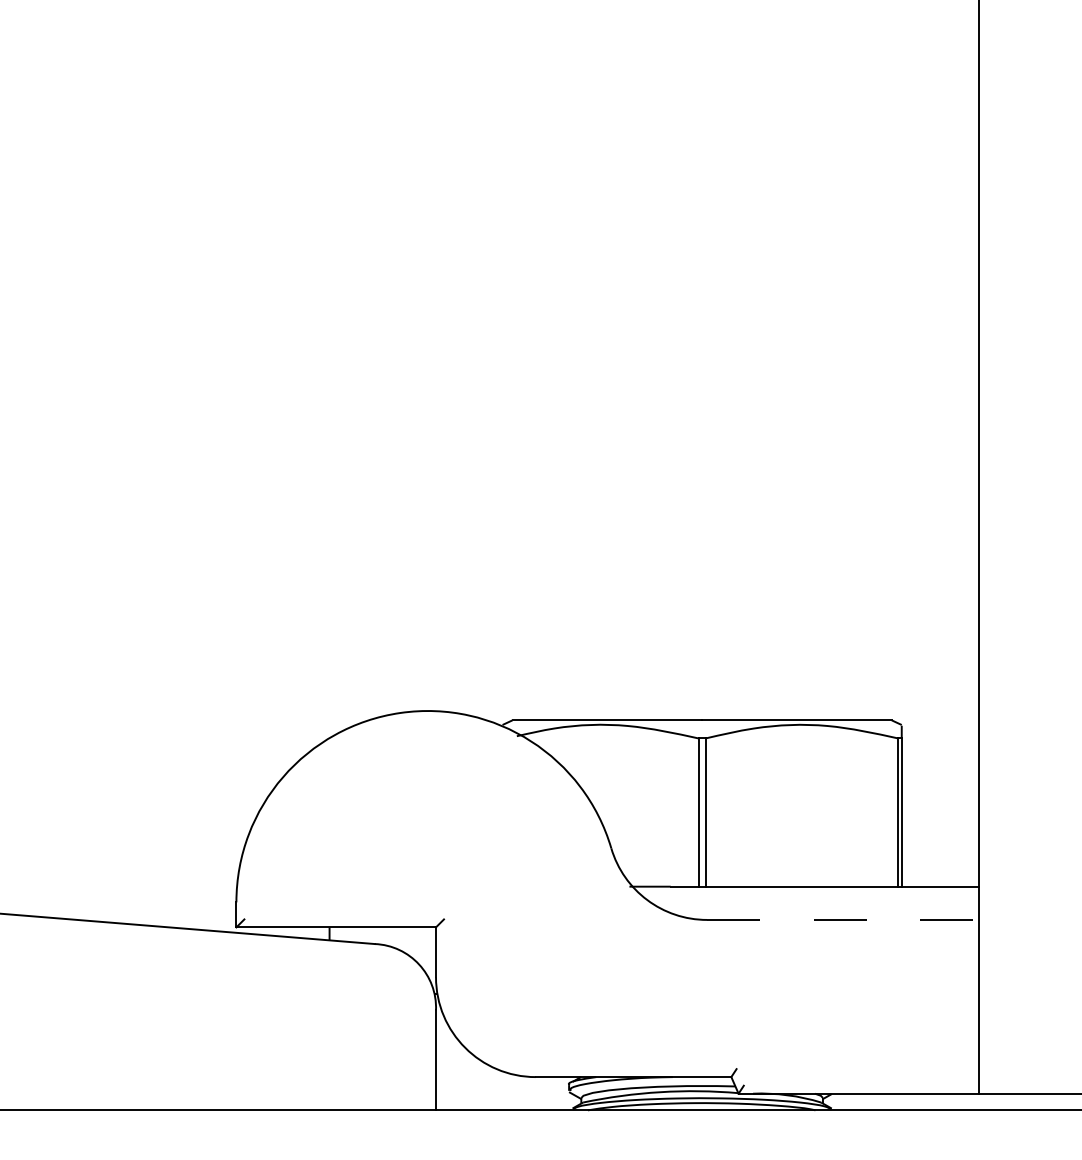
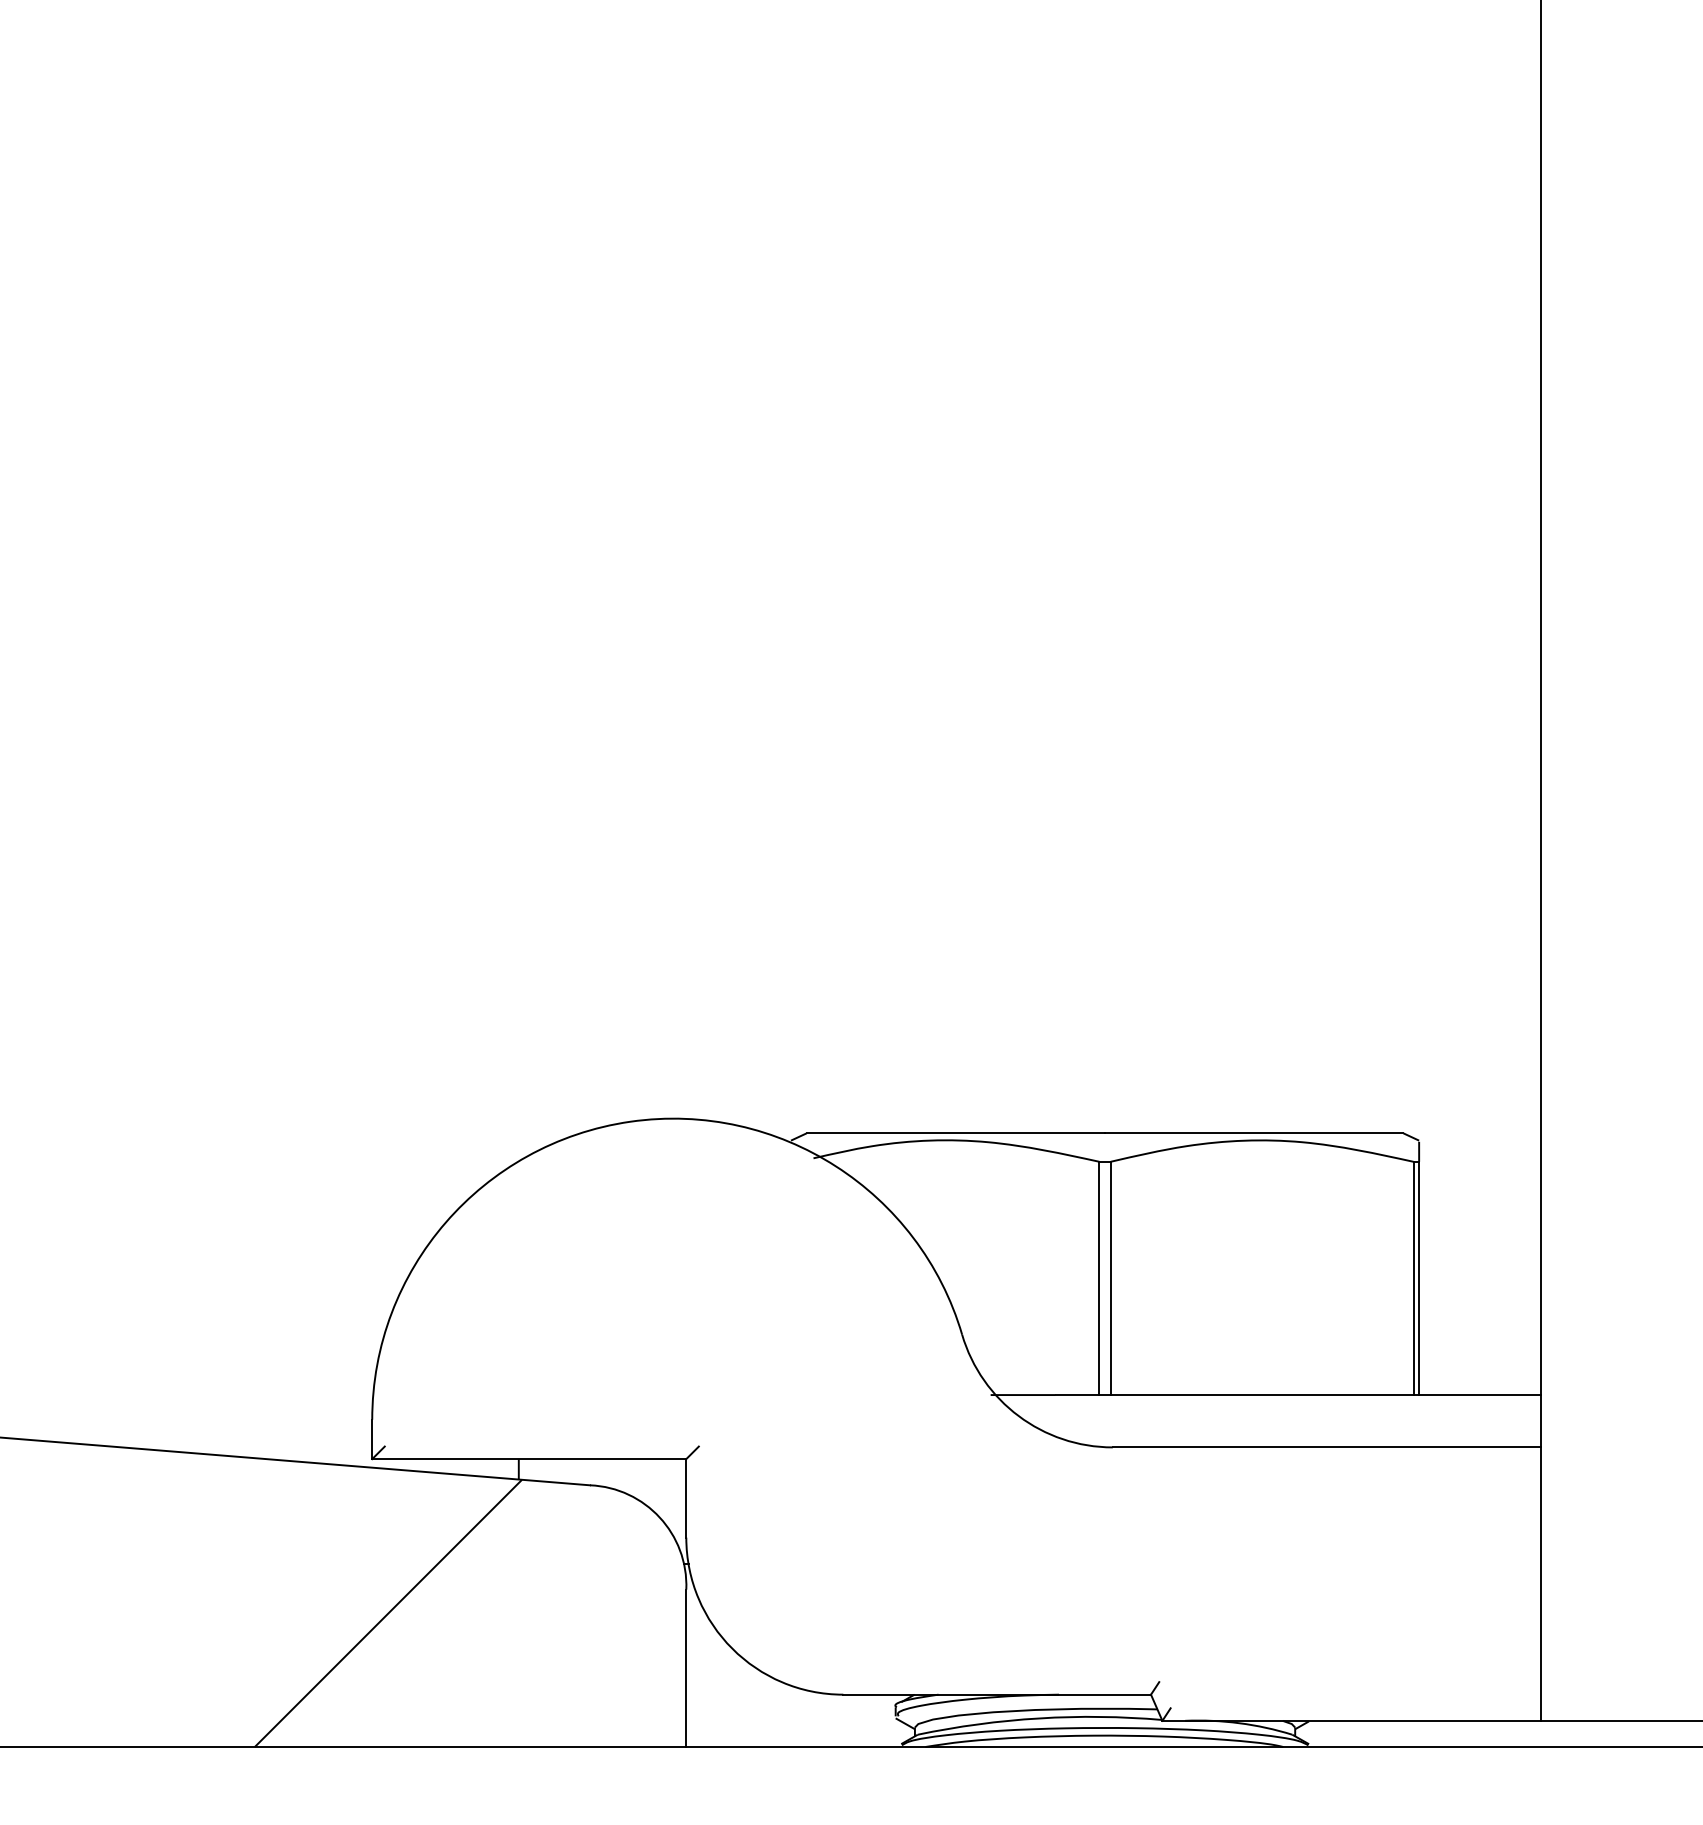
line: (843, 919) -> (1327, 1446), dashed -> solid
hatch: (246, 1025) -> (388, 1613), added

